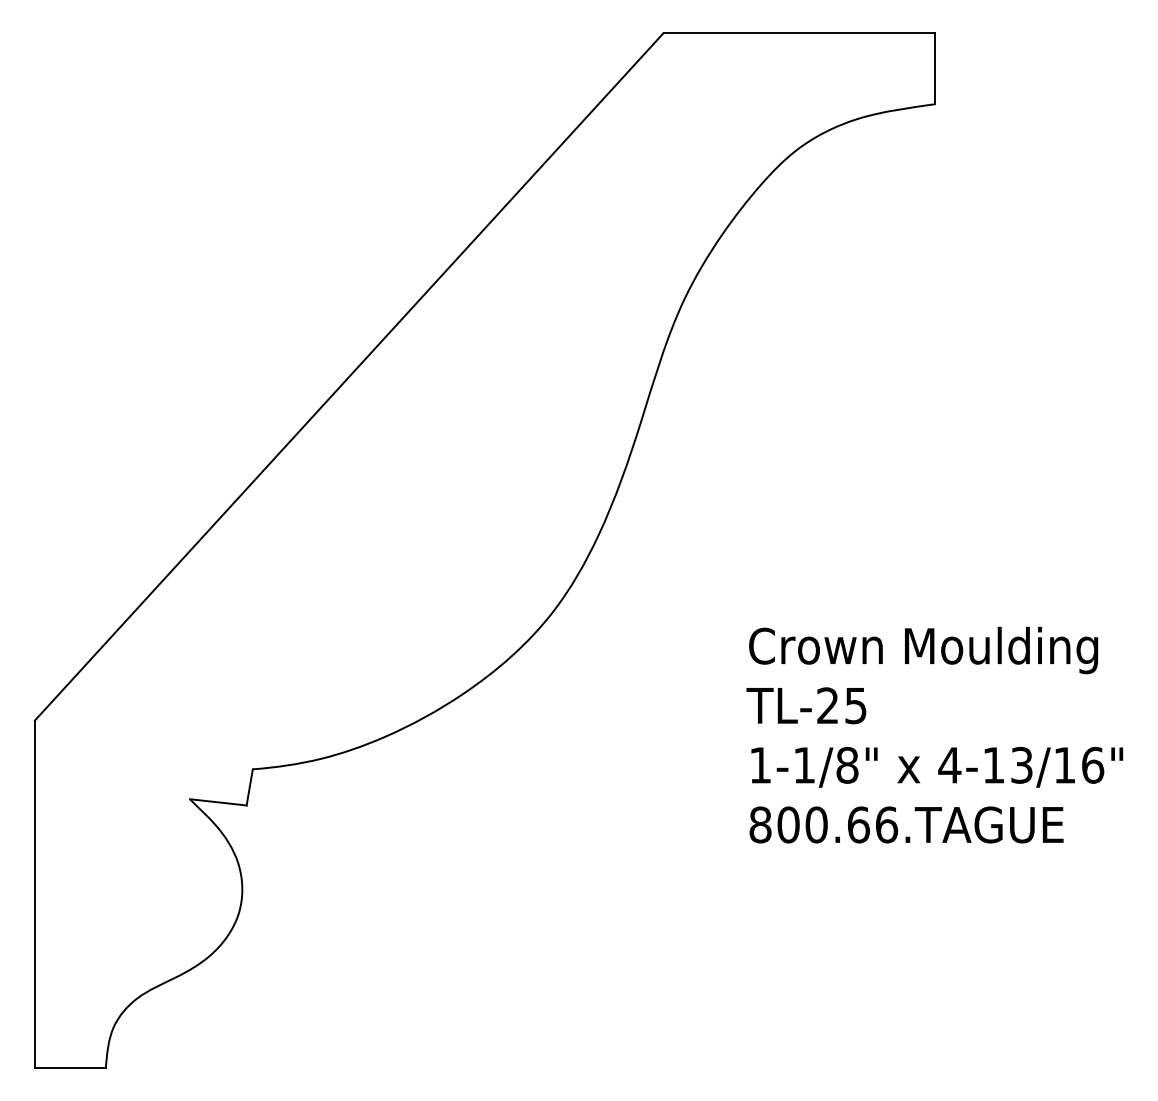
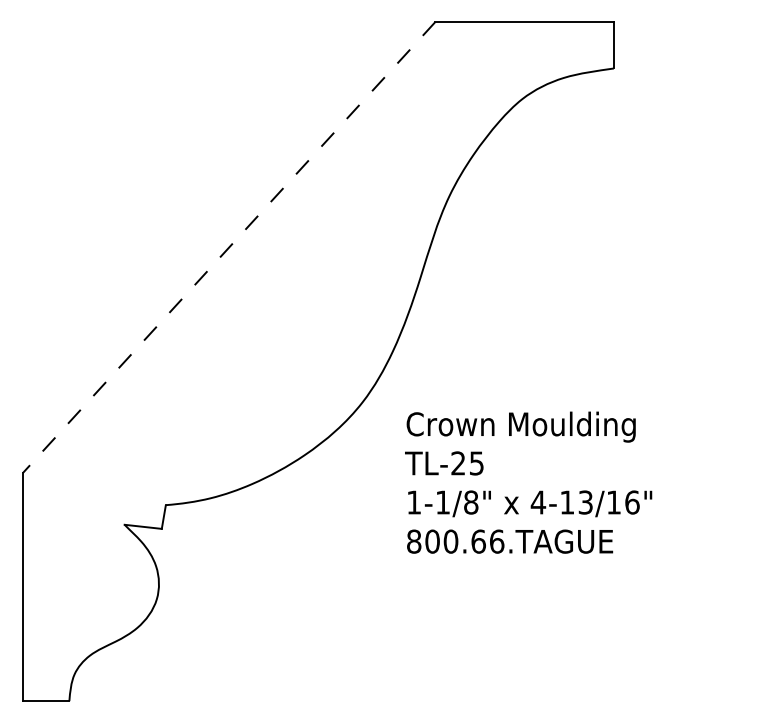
line: (349, 376) -> (229, 247), solid -> dashed
text: (934, 734) -> (528, 482), moved

